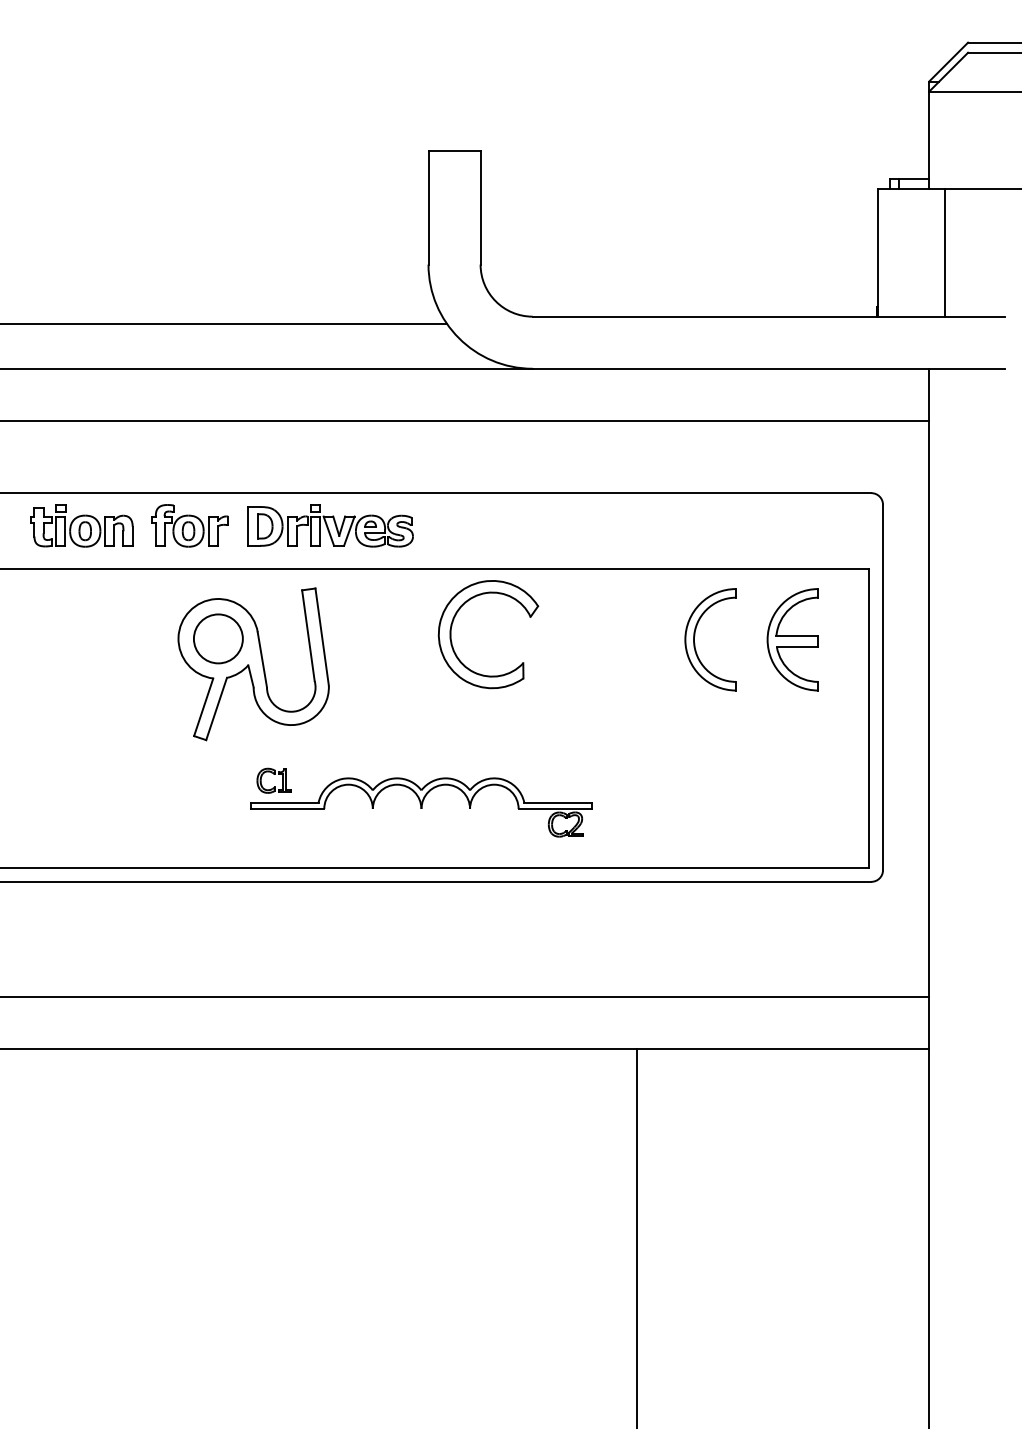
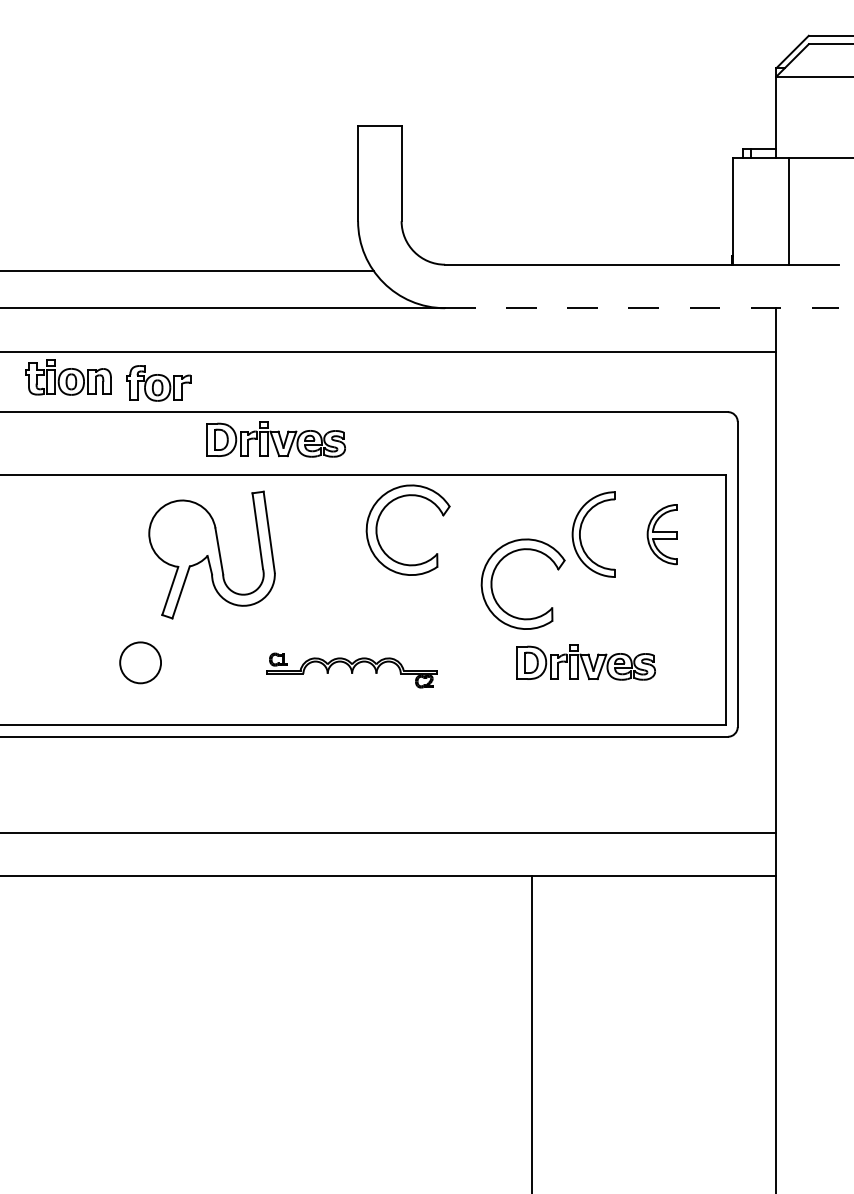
line: (768, 369) -> (642, 308), solid -> dashed
part: (81, 525) -> (68, 377), moved
part: (189, 525) -> (158, 383), moved
circle: (218, 638) -> (140, 662), moved
part: (792, 639) -> (662, 534), size x0.7
part: (591, 686) -> (494, 573), added
part: (700, 792) -> (585, 662), added
part: (420, 802) -> (351, 670), size x0.6

